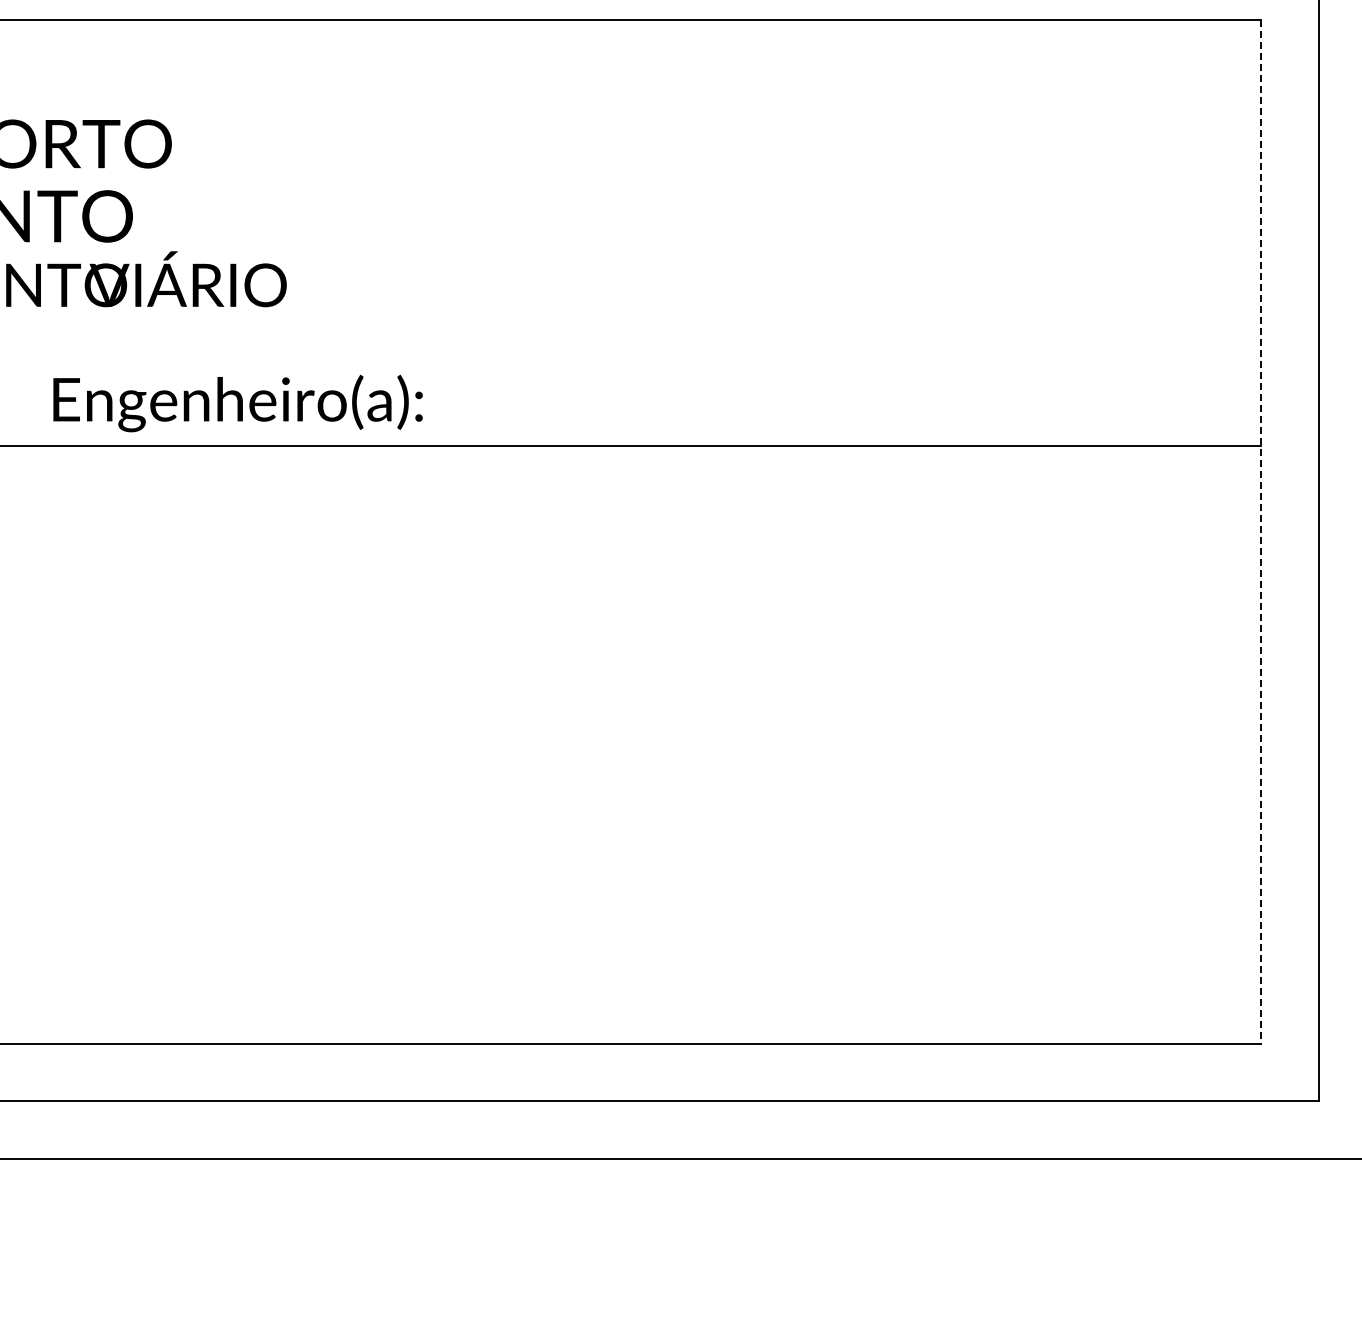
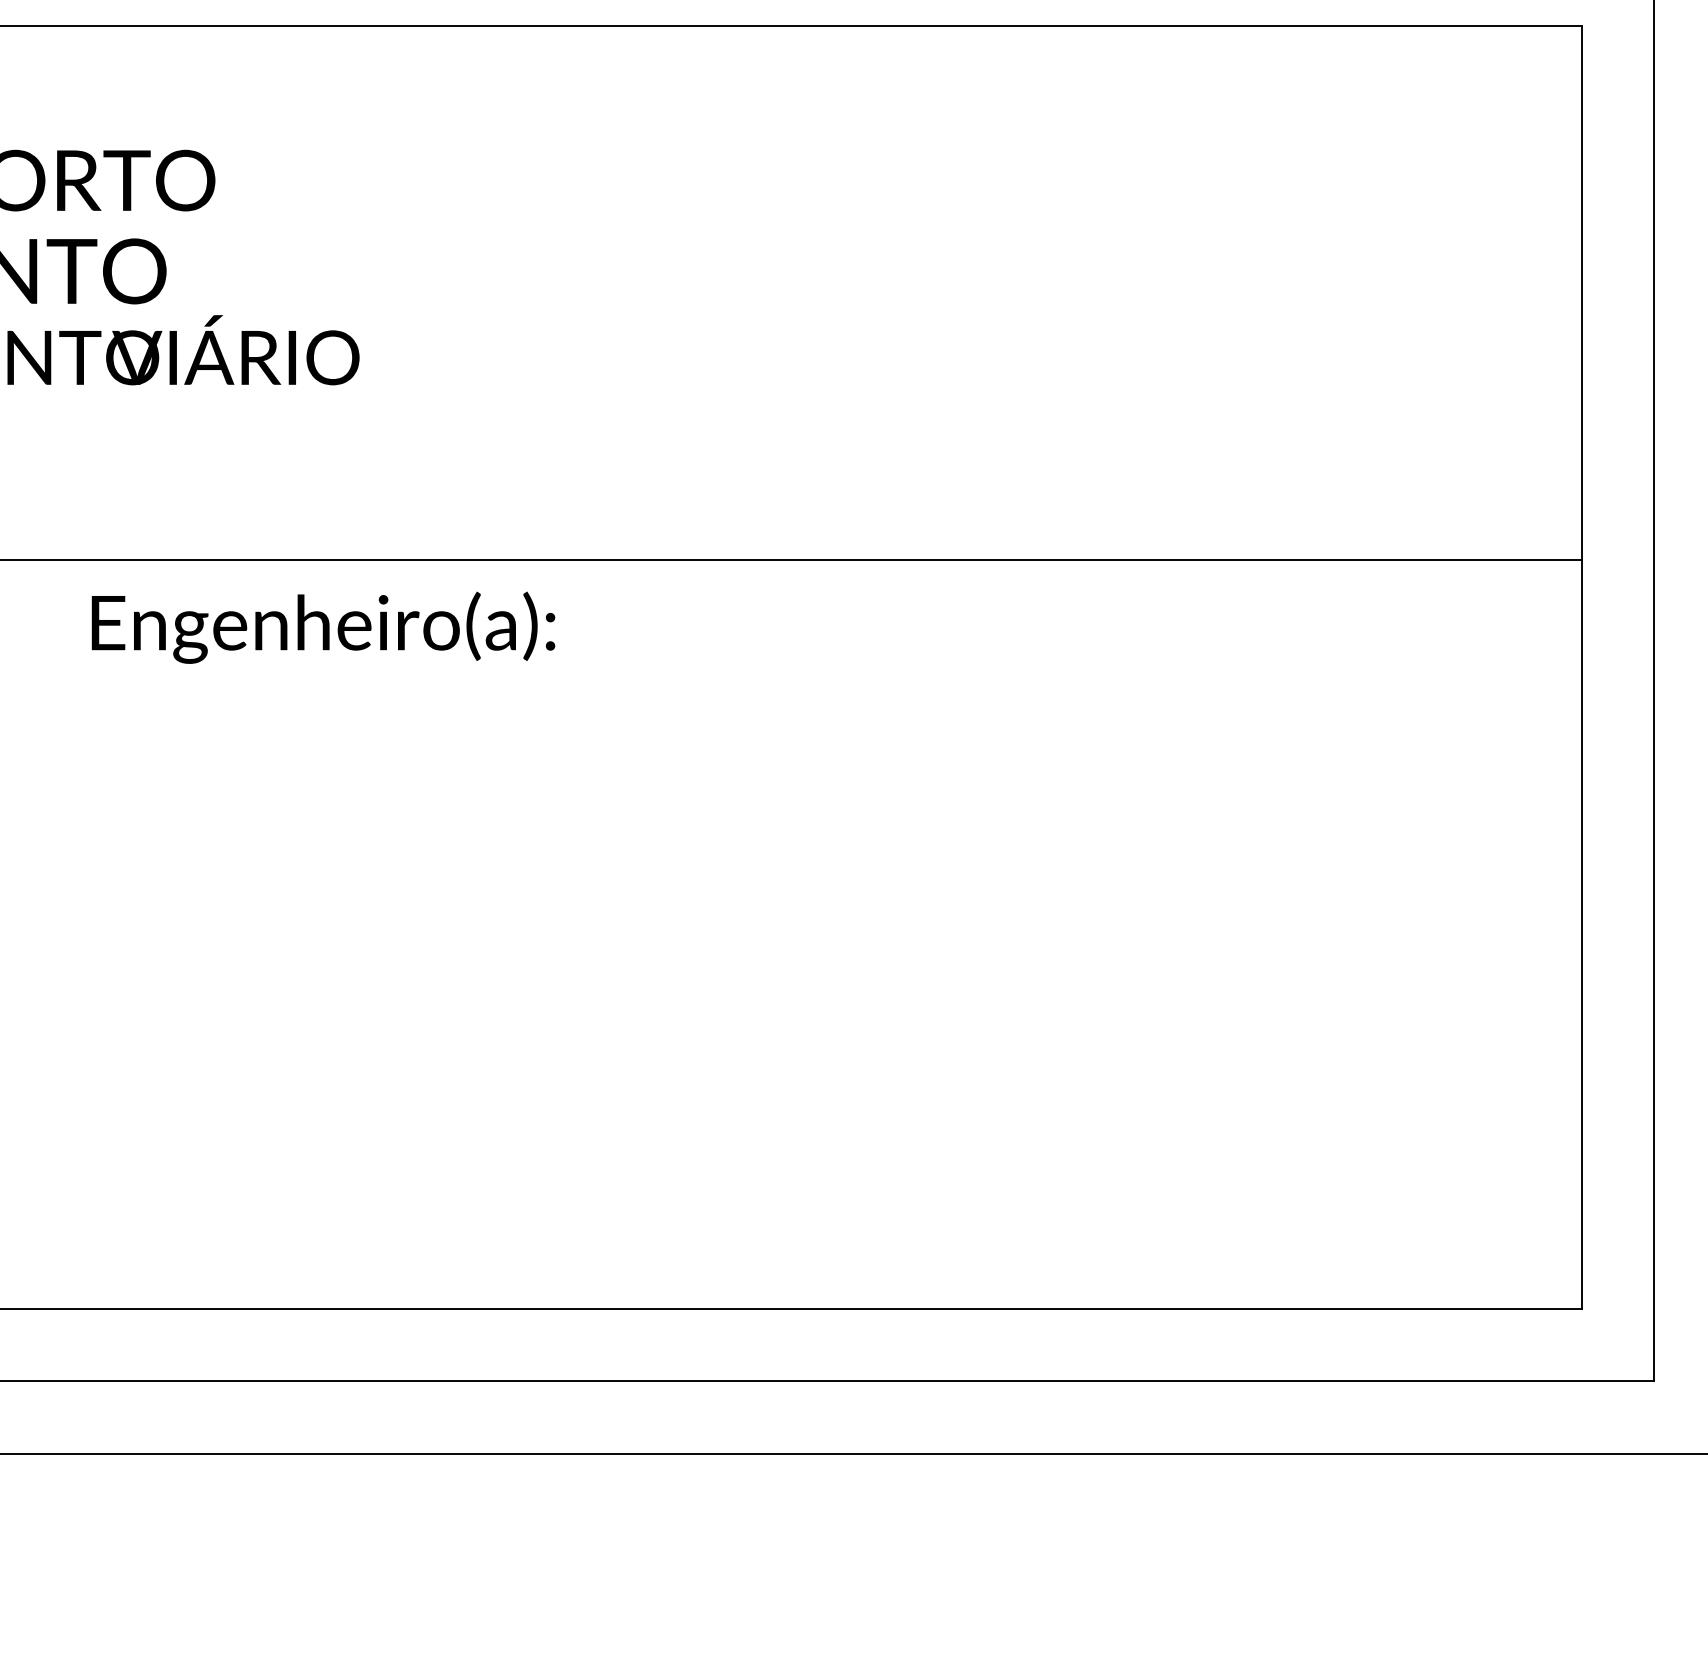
text: (237, 403) -> (322, 627), moved
line: (1261, 532) -> (1582, 667), dashed -> solid

